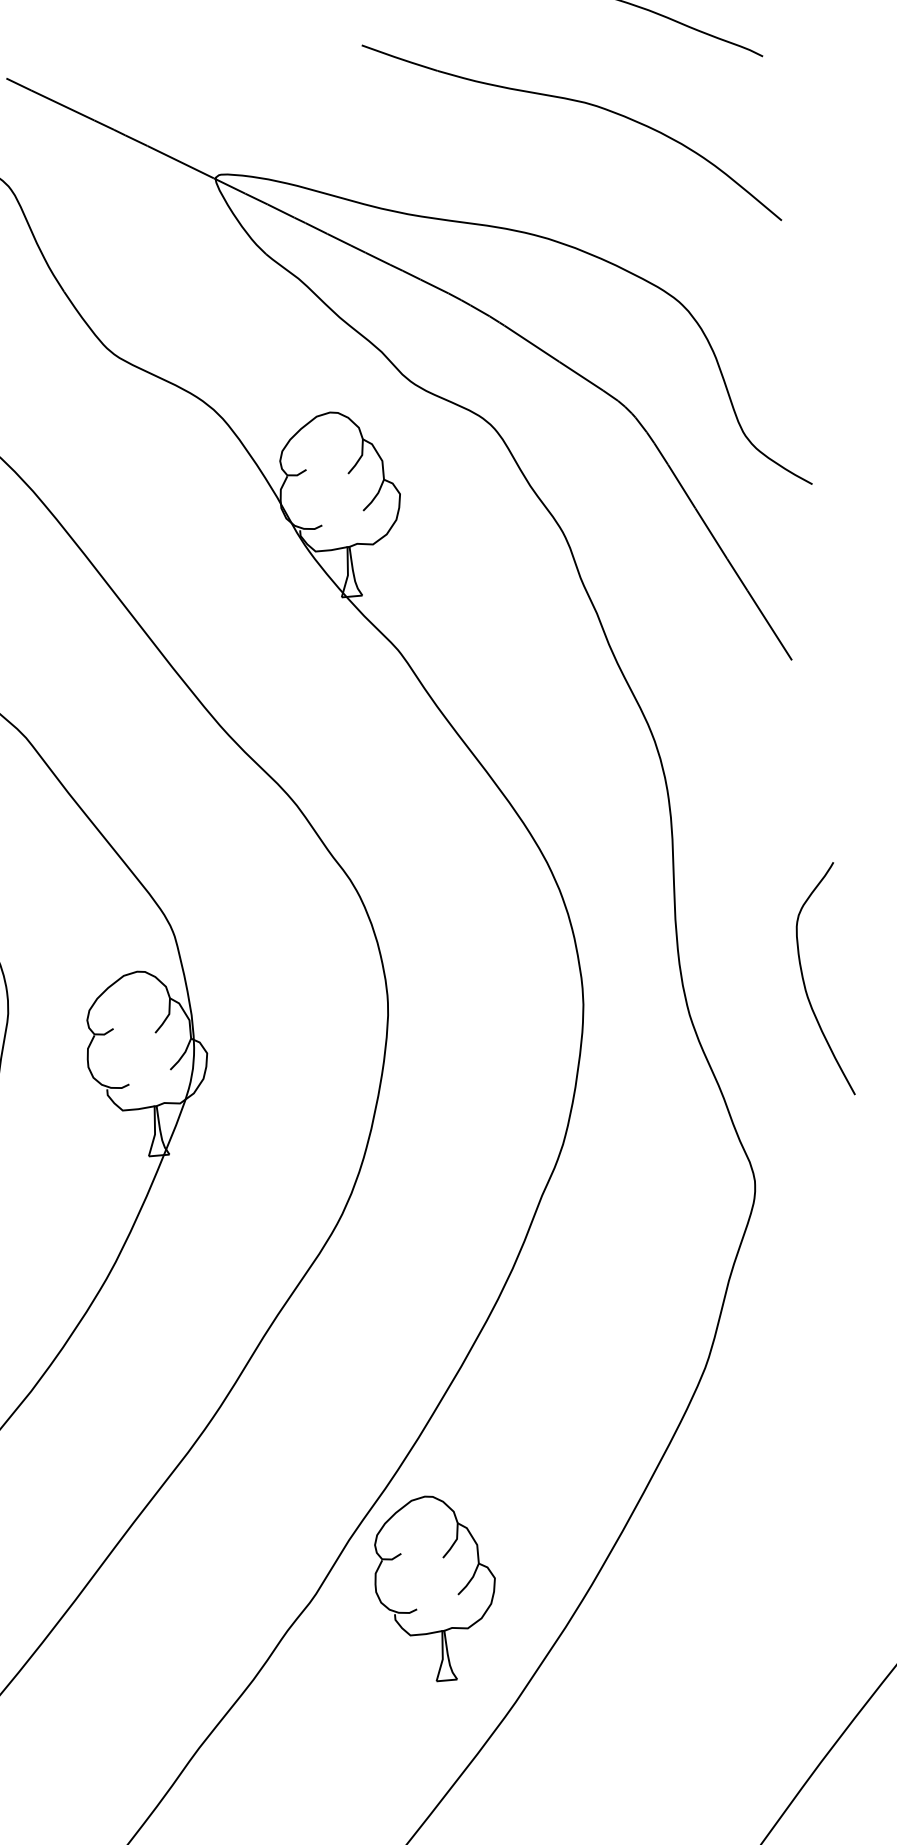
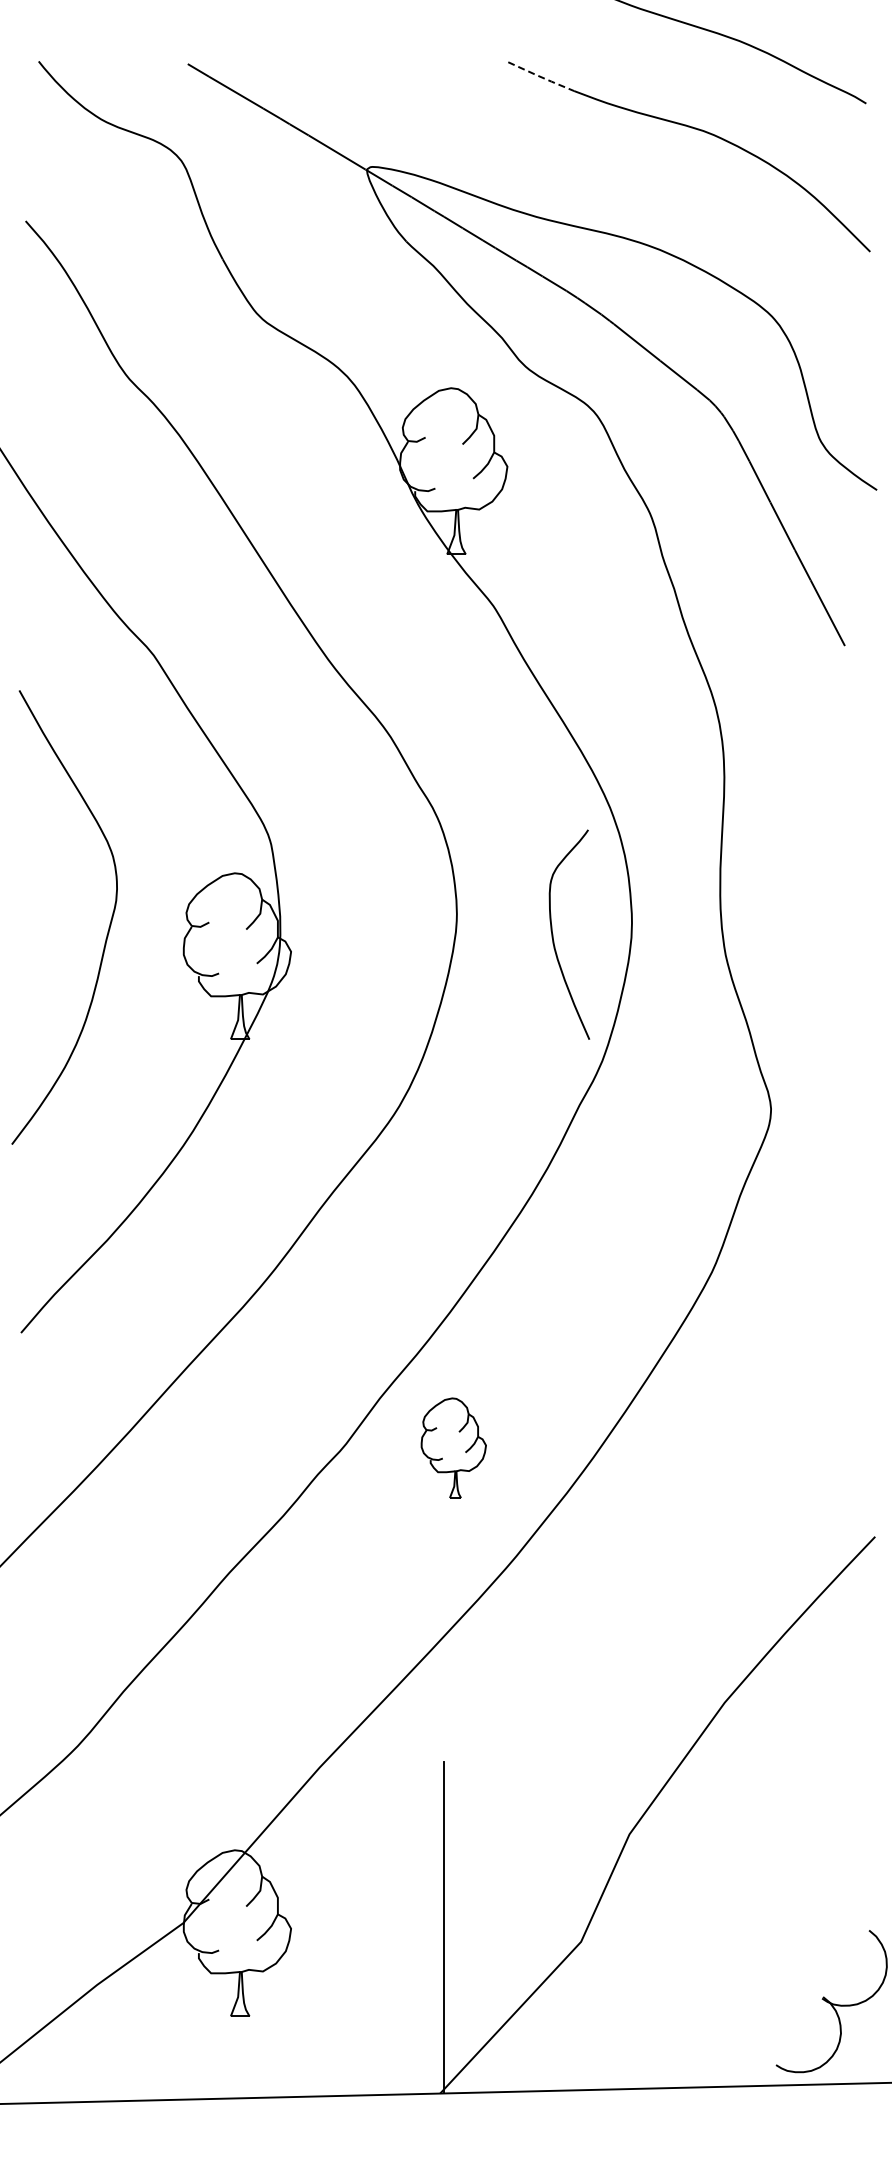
line: (399, 59) -> (540, 77), solid -> dashed
curve: (805, 981) -> (553, 934), moved
part: (435, 1587) -> (453, 1447), size x0.6

